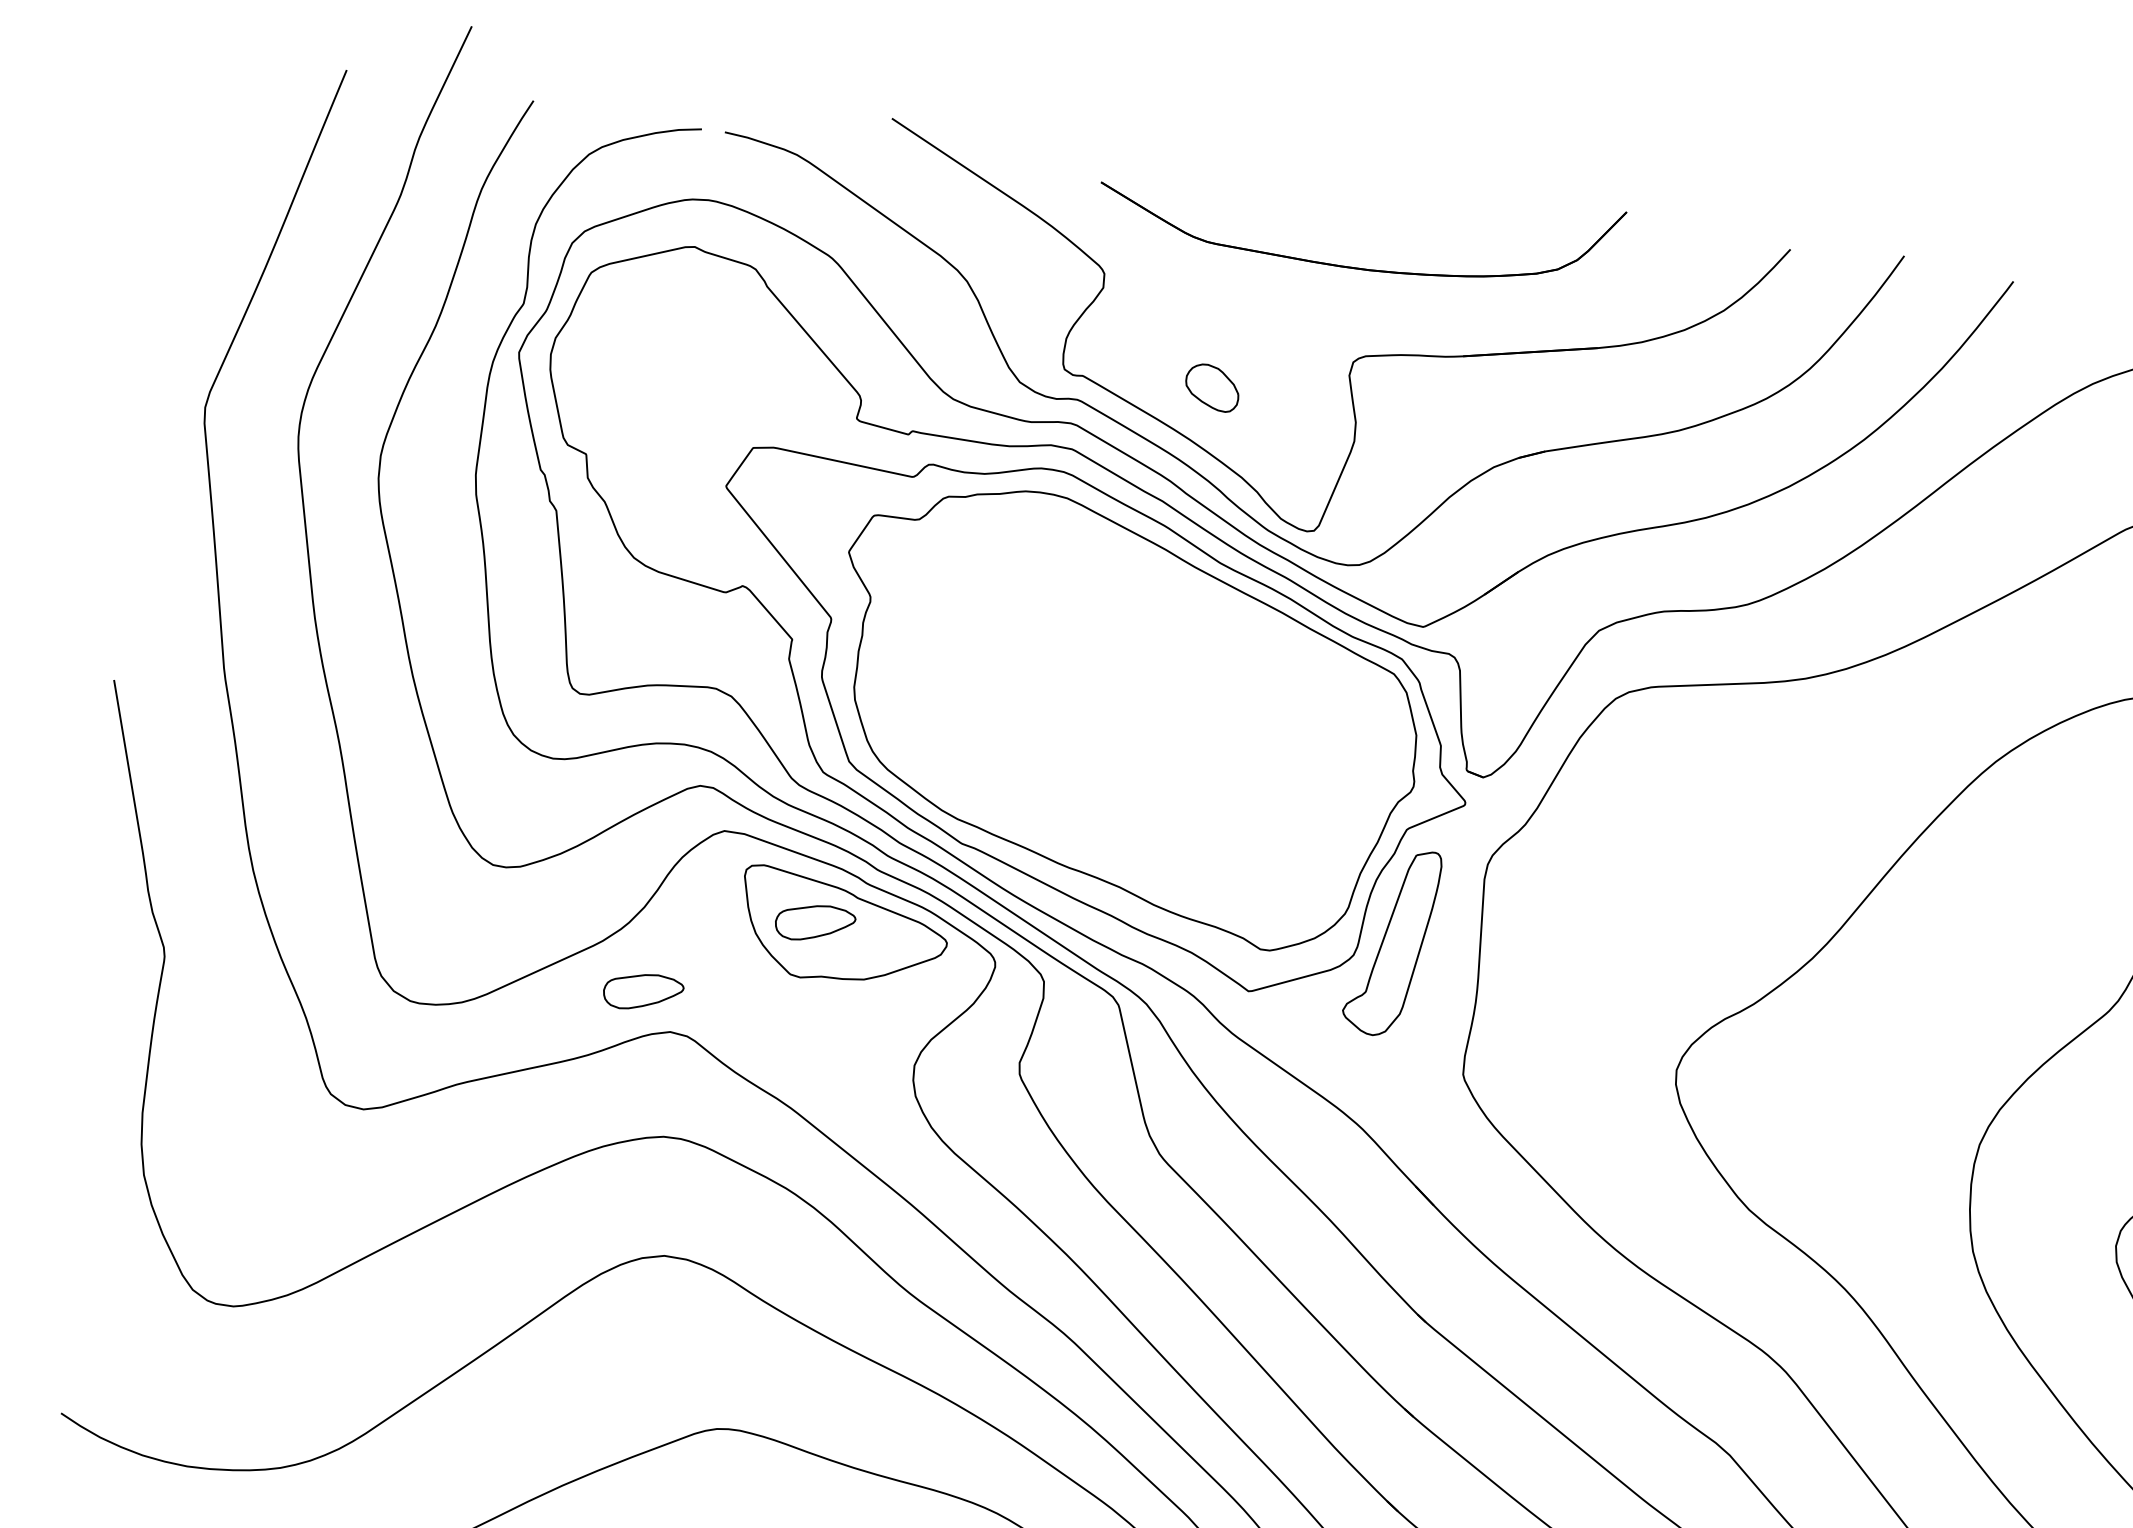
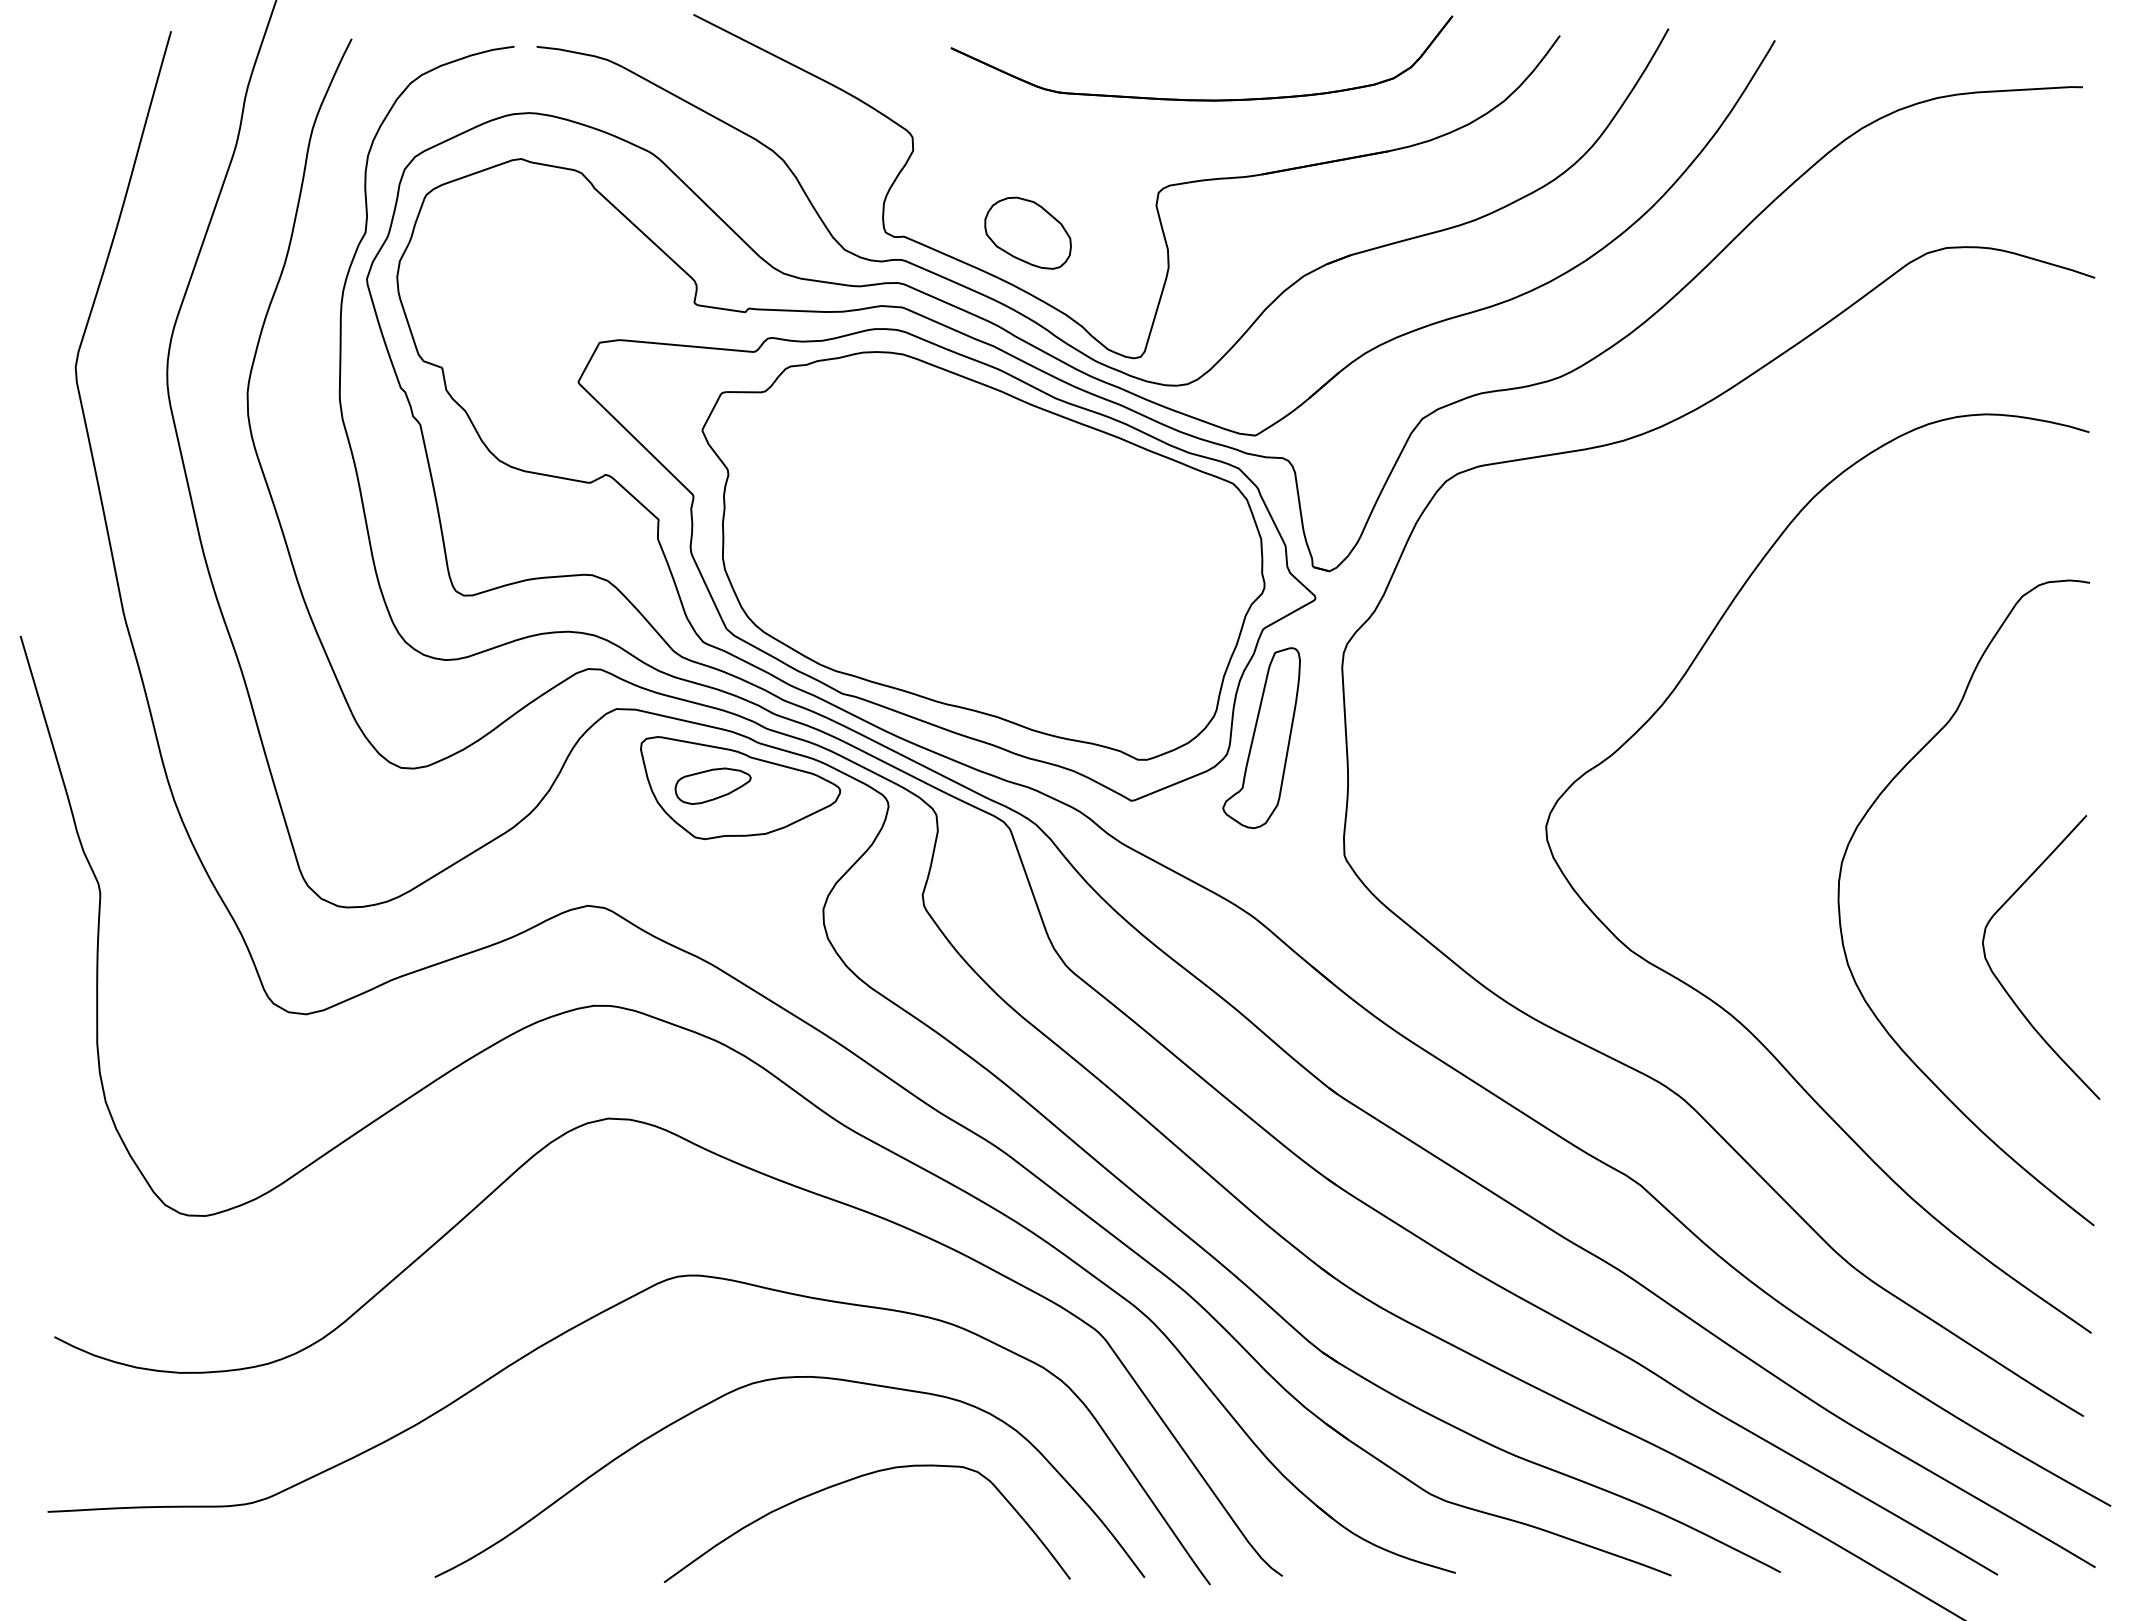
part: (1355, 267) -> (1201, 99), moved
part: (1211, 387) -> (1027, 232), size x1.67
part: (642, 991) -> (557, 870), removed

